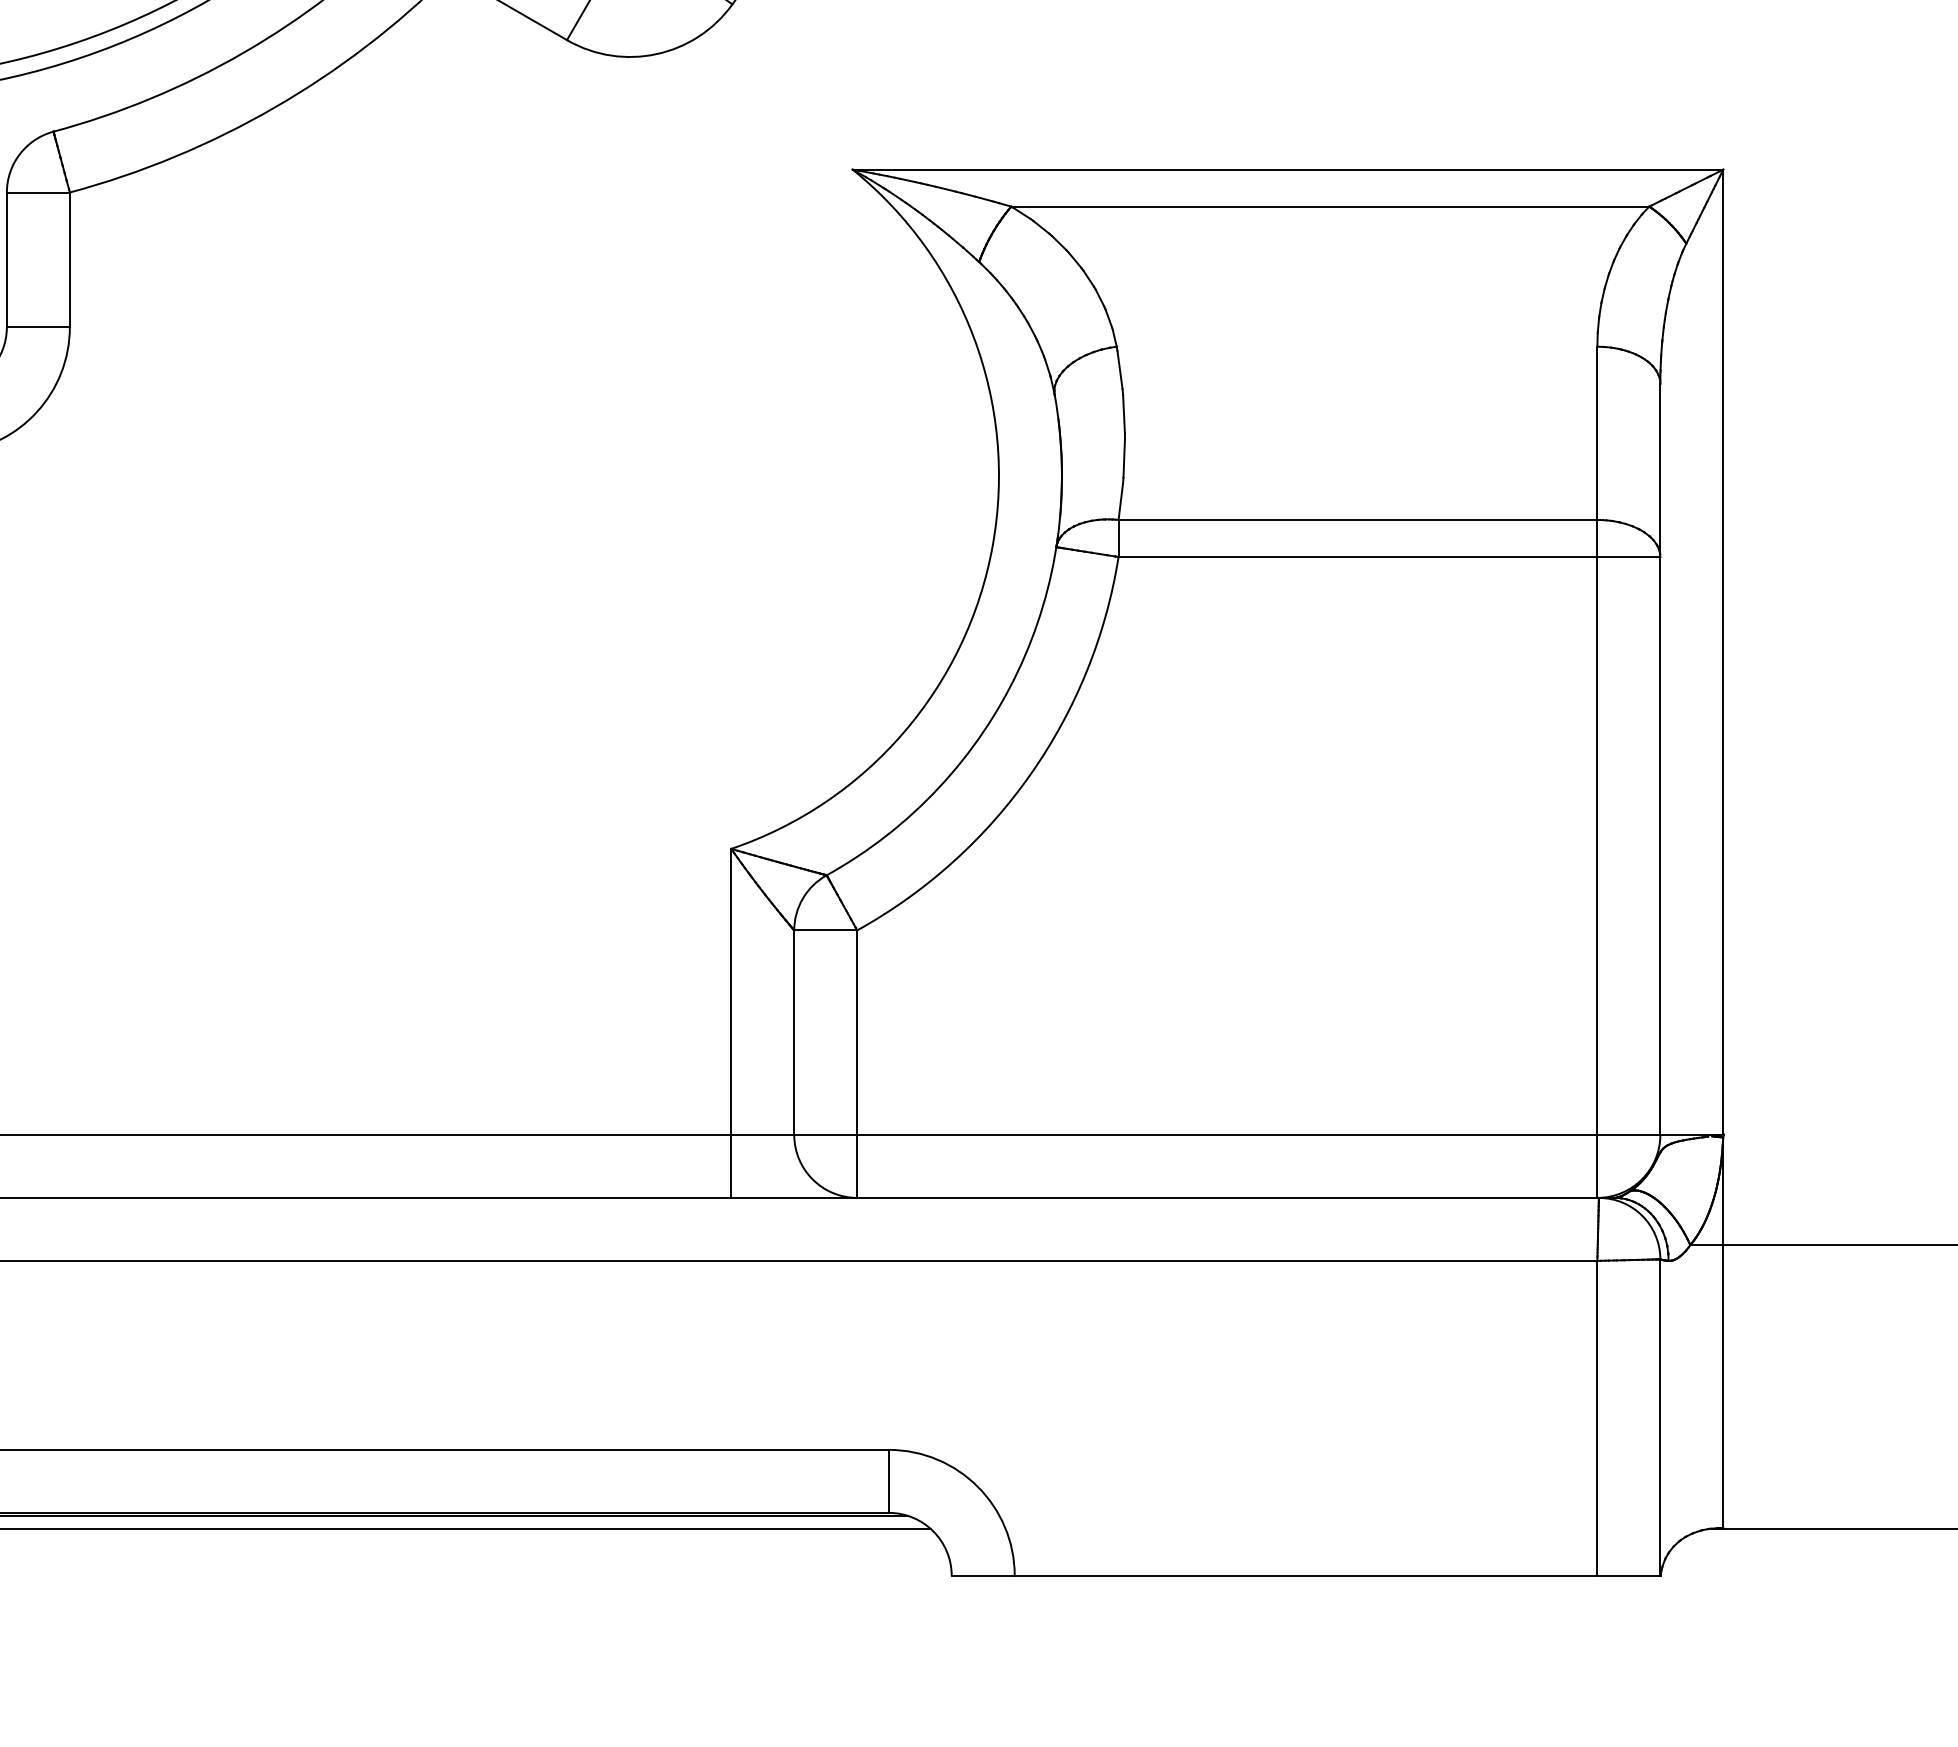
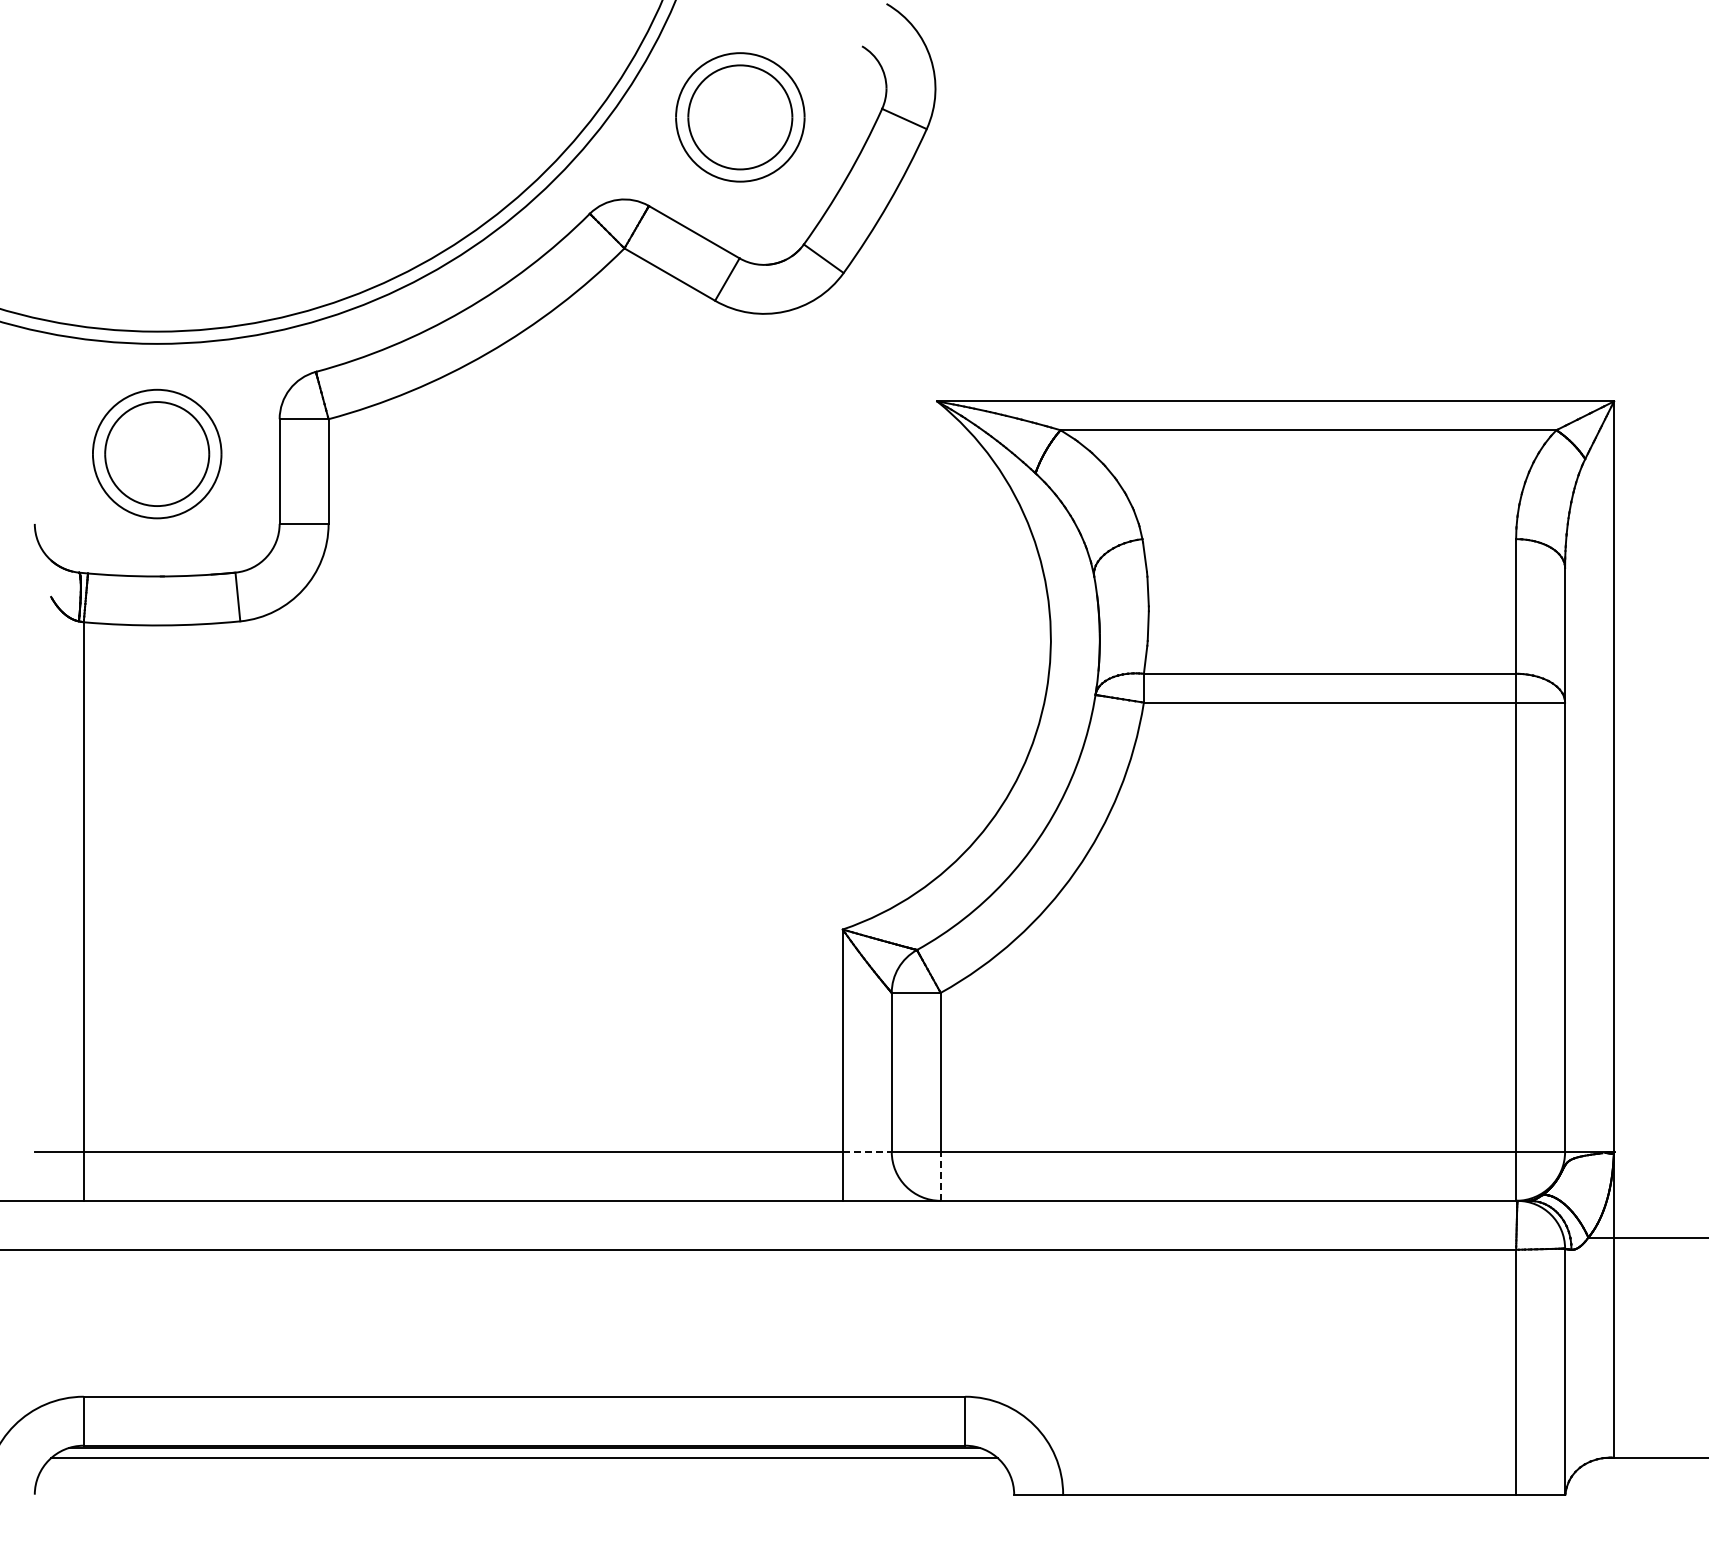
line: (763, 1134) -> (867, 1151), solid -> dashed
line: (856, 1165) -> (940, 1175), solid -> dashed

